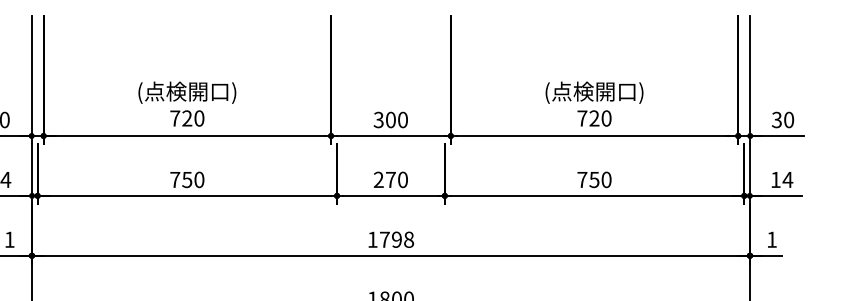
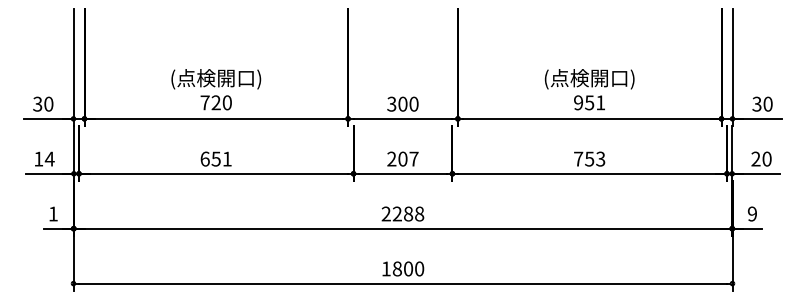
text: (594, 118) -> (589, 102), 720 -> 951
text: (186, 179) -> (215, 158), 750 -> 651
text: (396, 179) -> (408, 158), 270 -> 207
text: (606, 179) -> (600, 158), 750 -> 753
text: (781, 179) -> (761, 158), 14 -> 20
text: (384, 239) -> (397, 213), 1798 -> 2288
text: (770, 239) -> (751, 213), 1 -> 9

